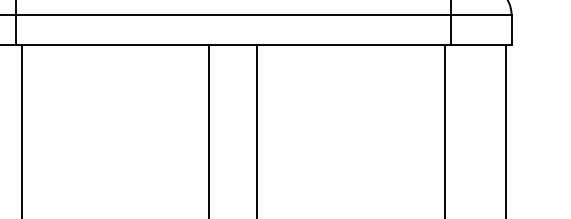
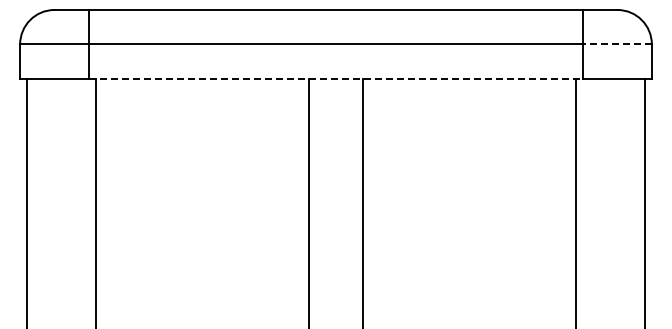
line: (481, 15) -> (617, 44), solid -> dashed
line: (233, 44) -> (336, 78), solid -> dashed

